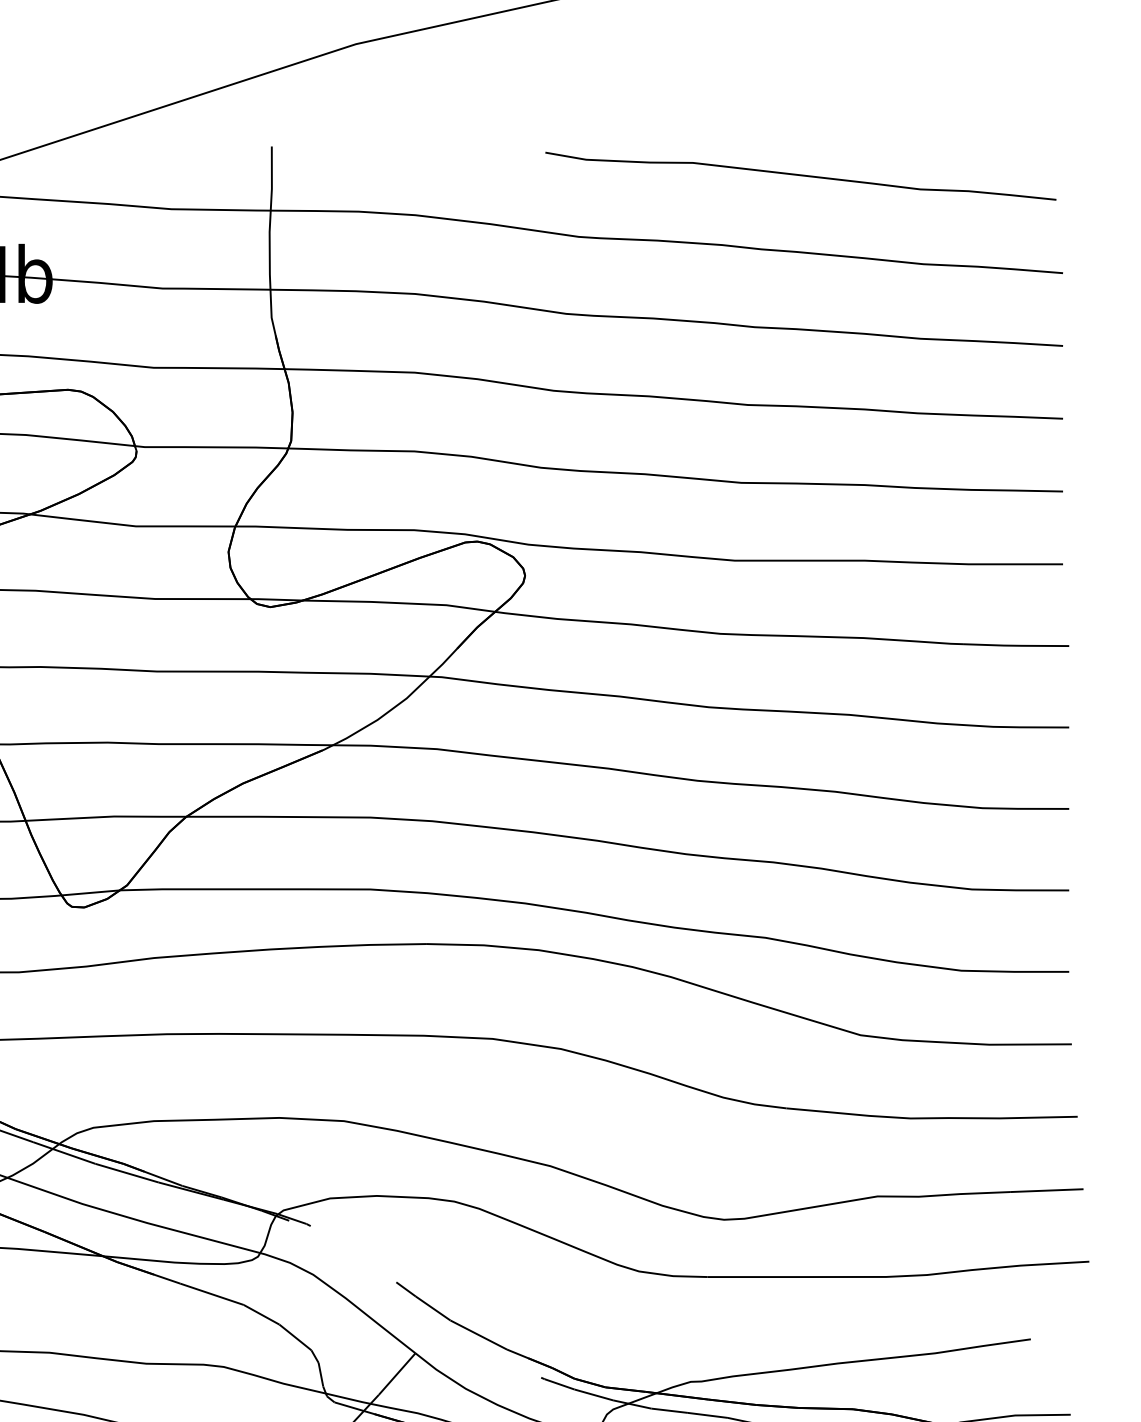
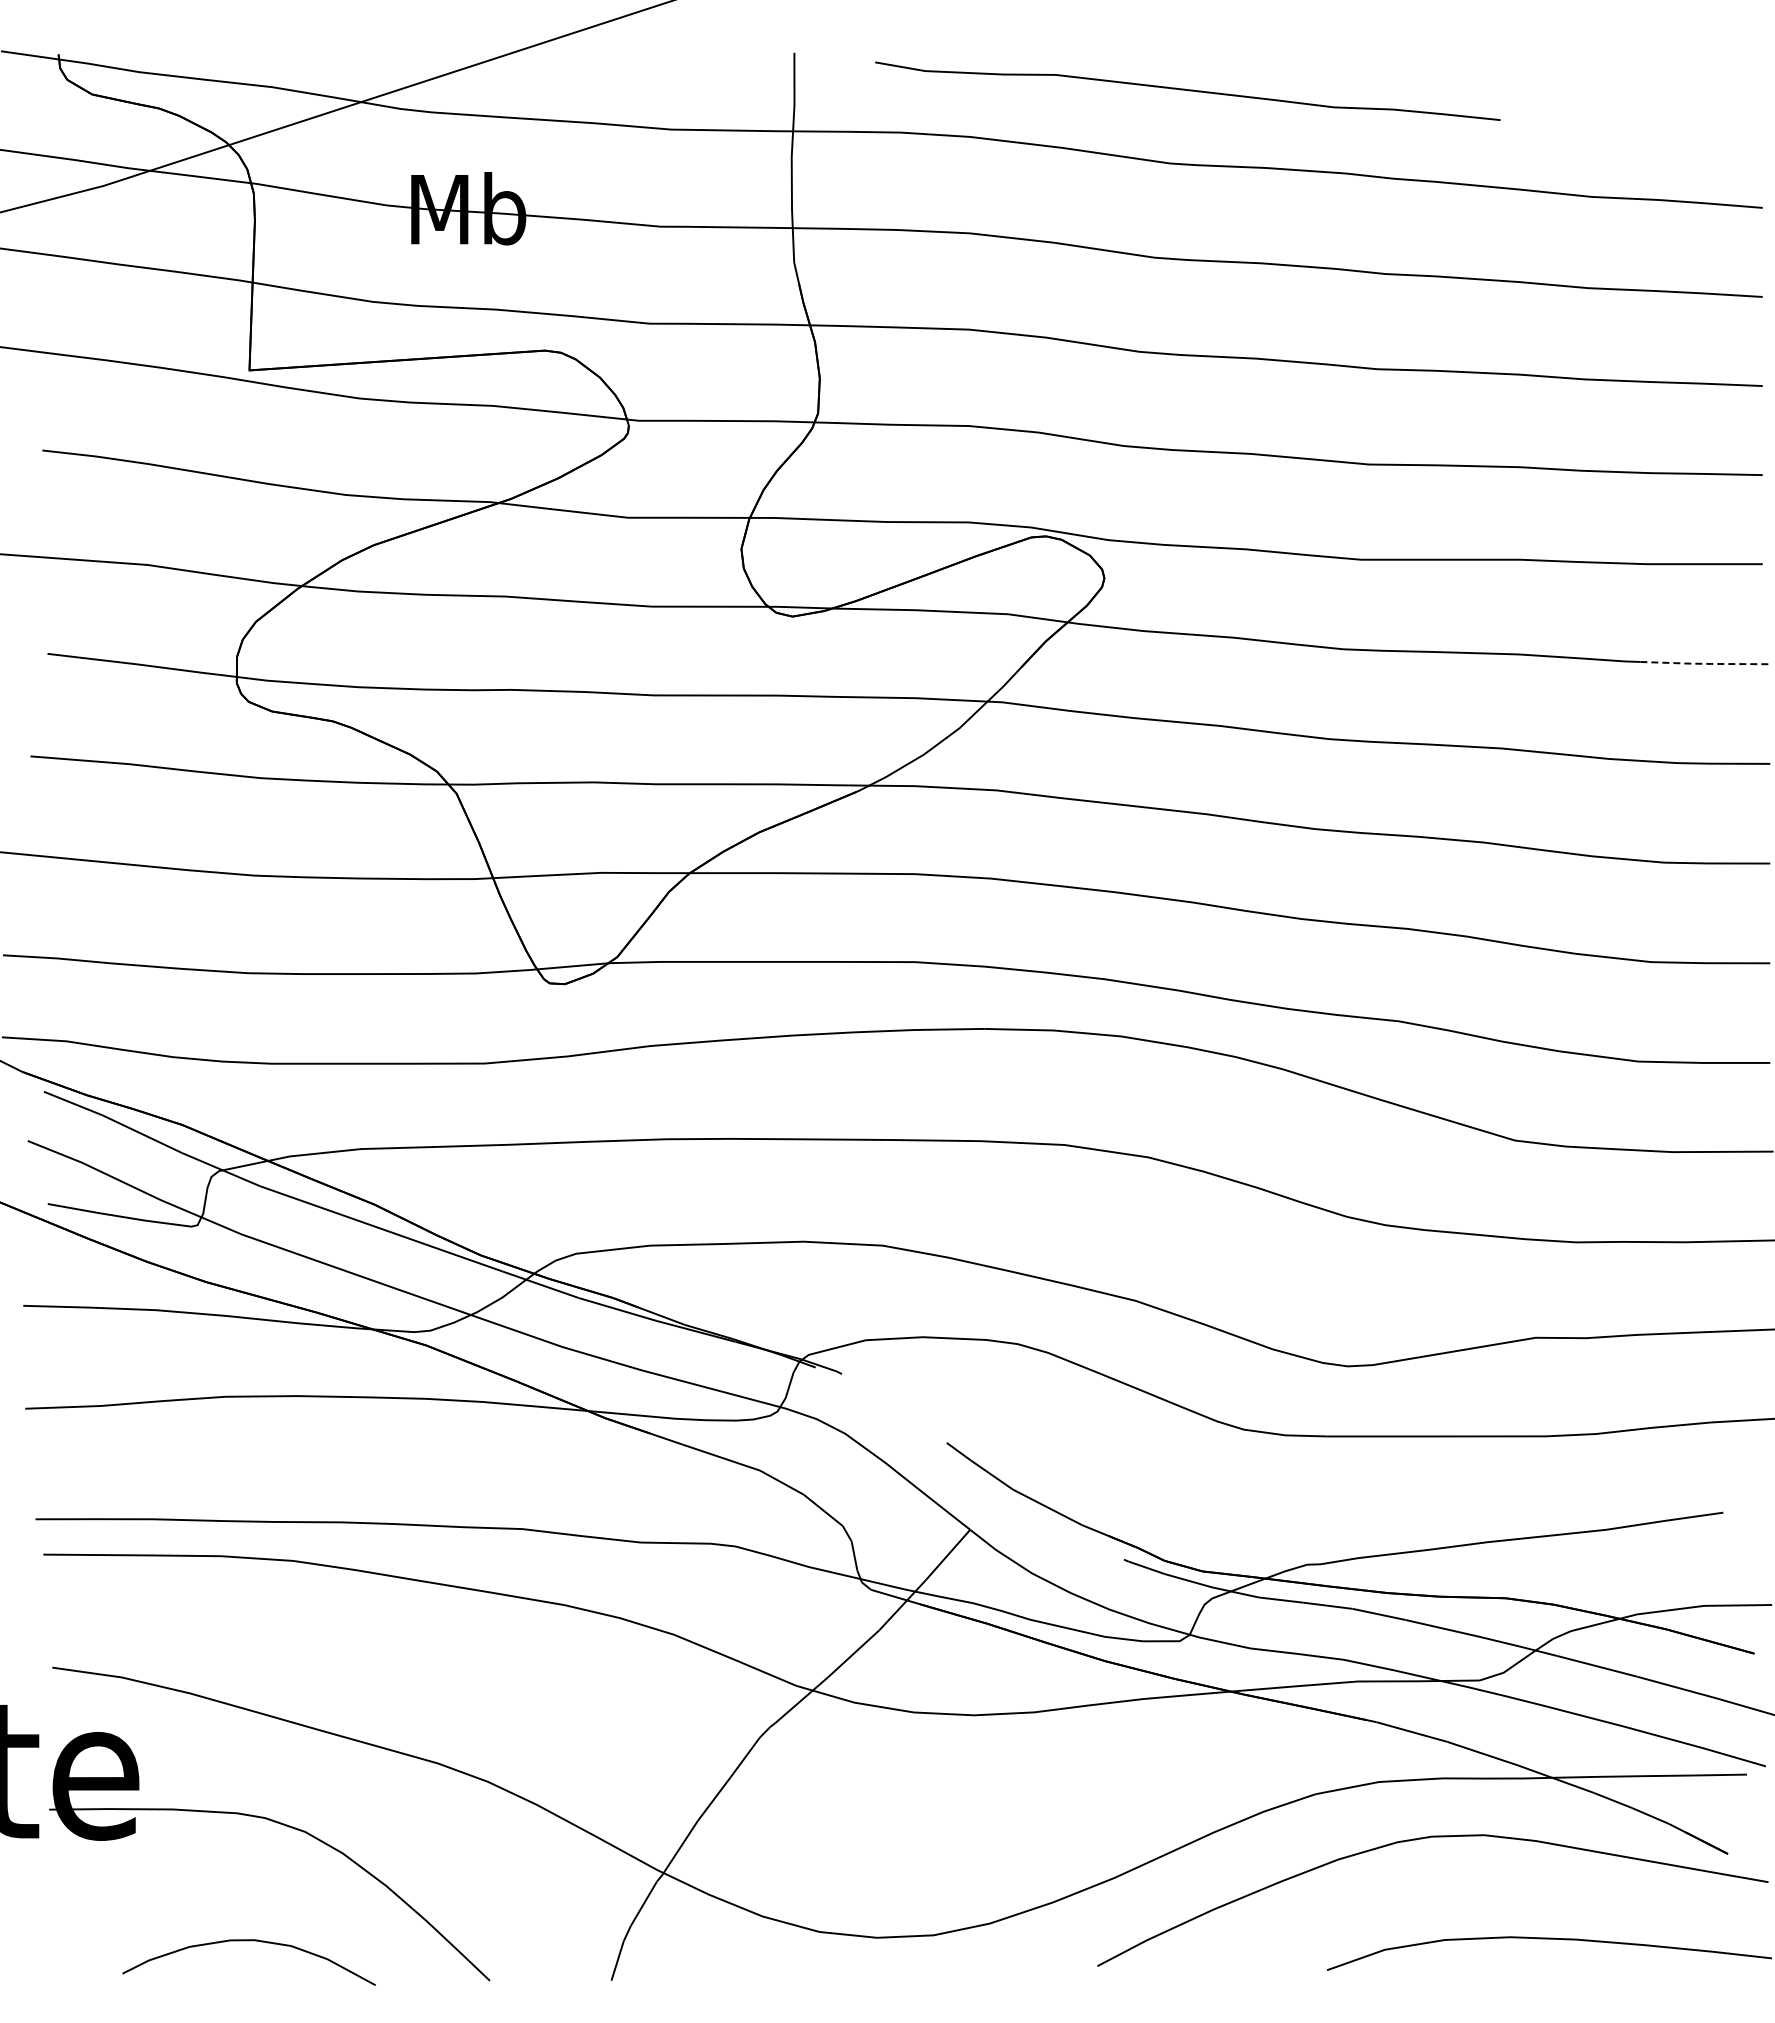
curve: (800, 175) -> (1187, 90), moved
line: (1016, 645) -> (1705, 663), solid -> dashed

